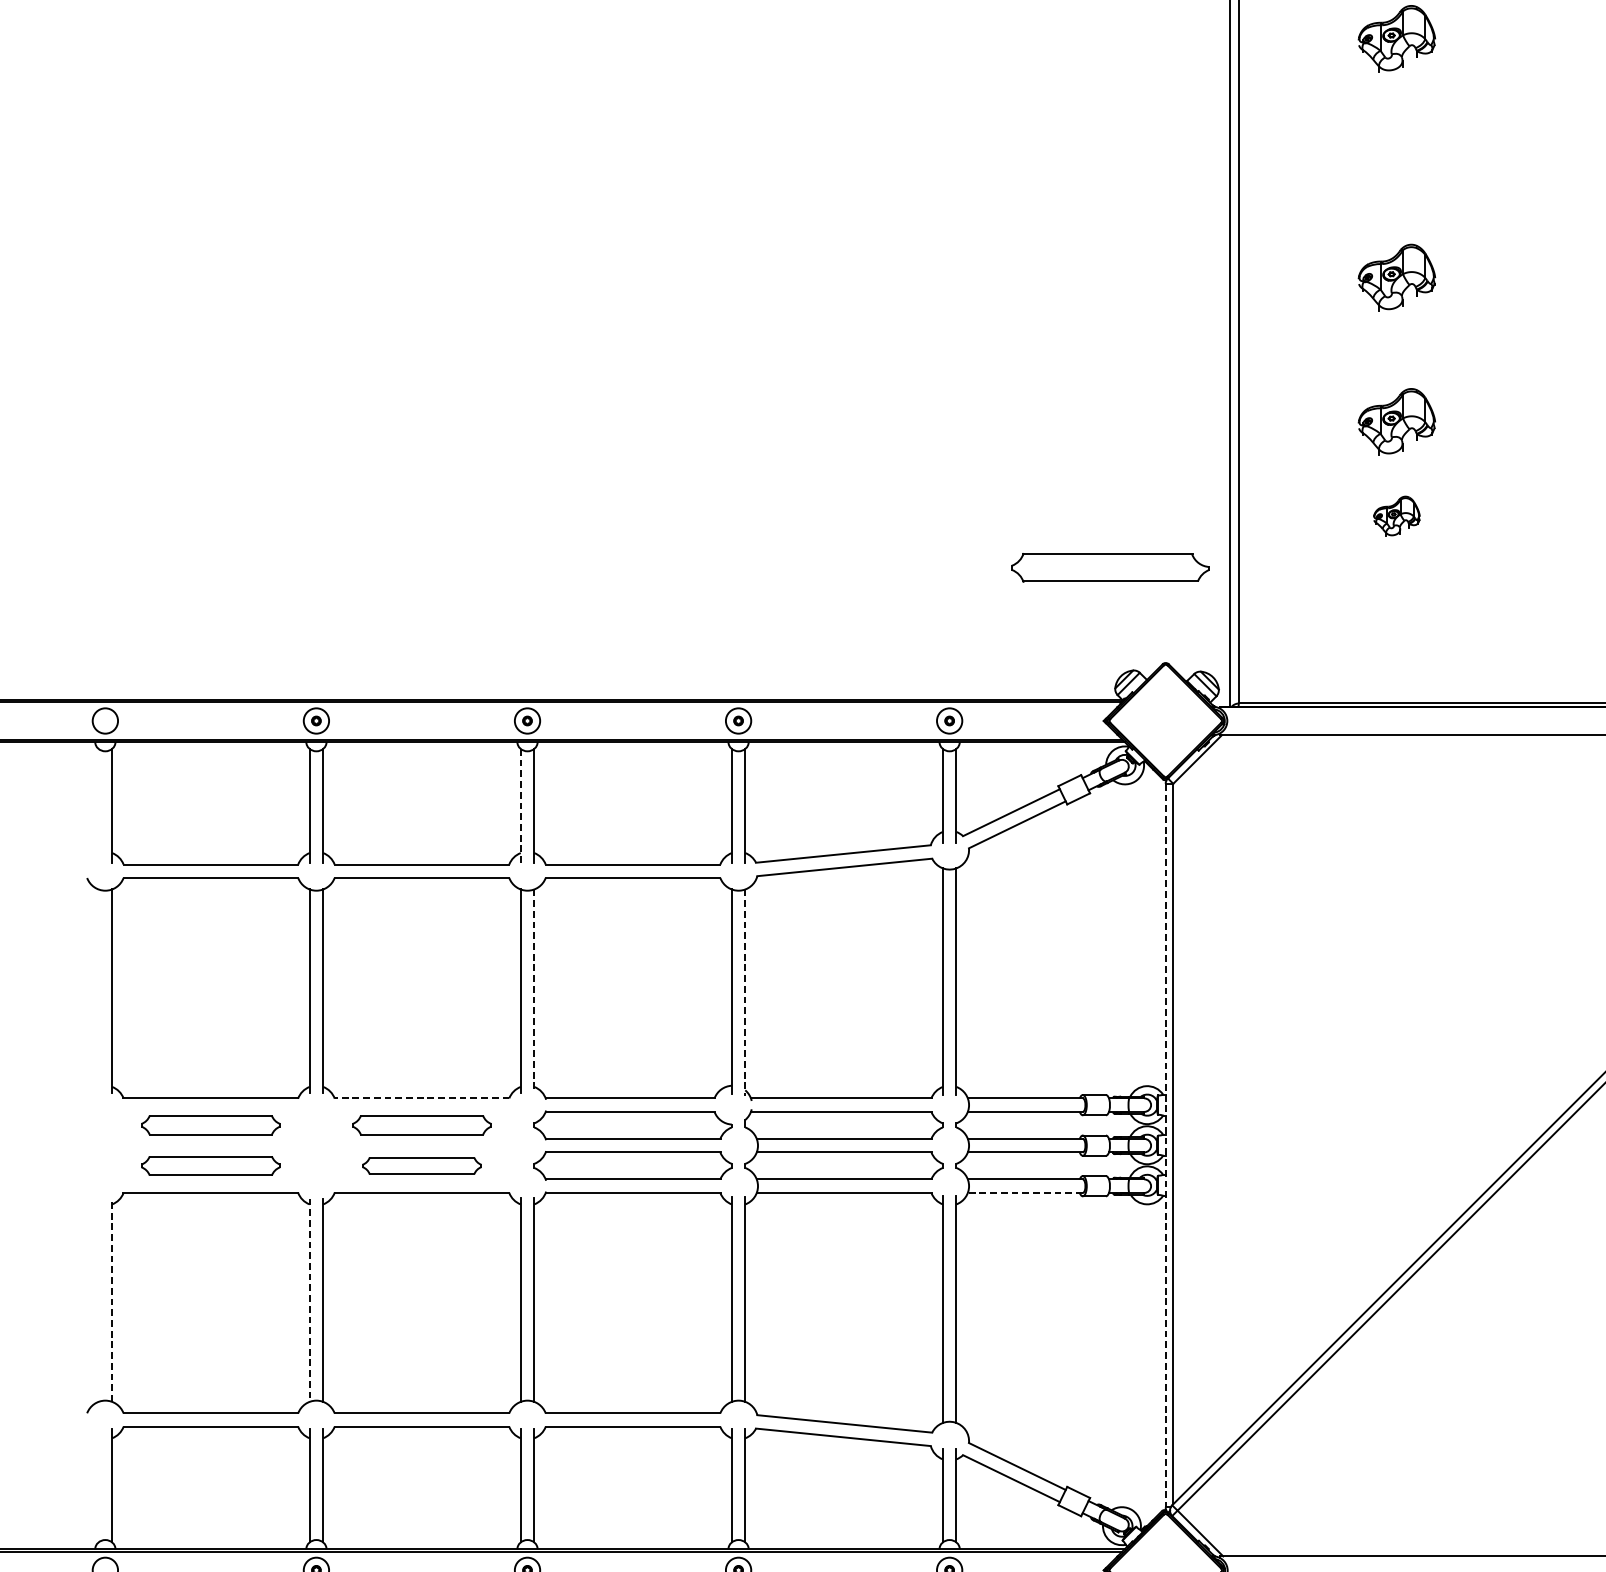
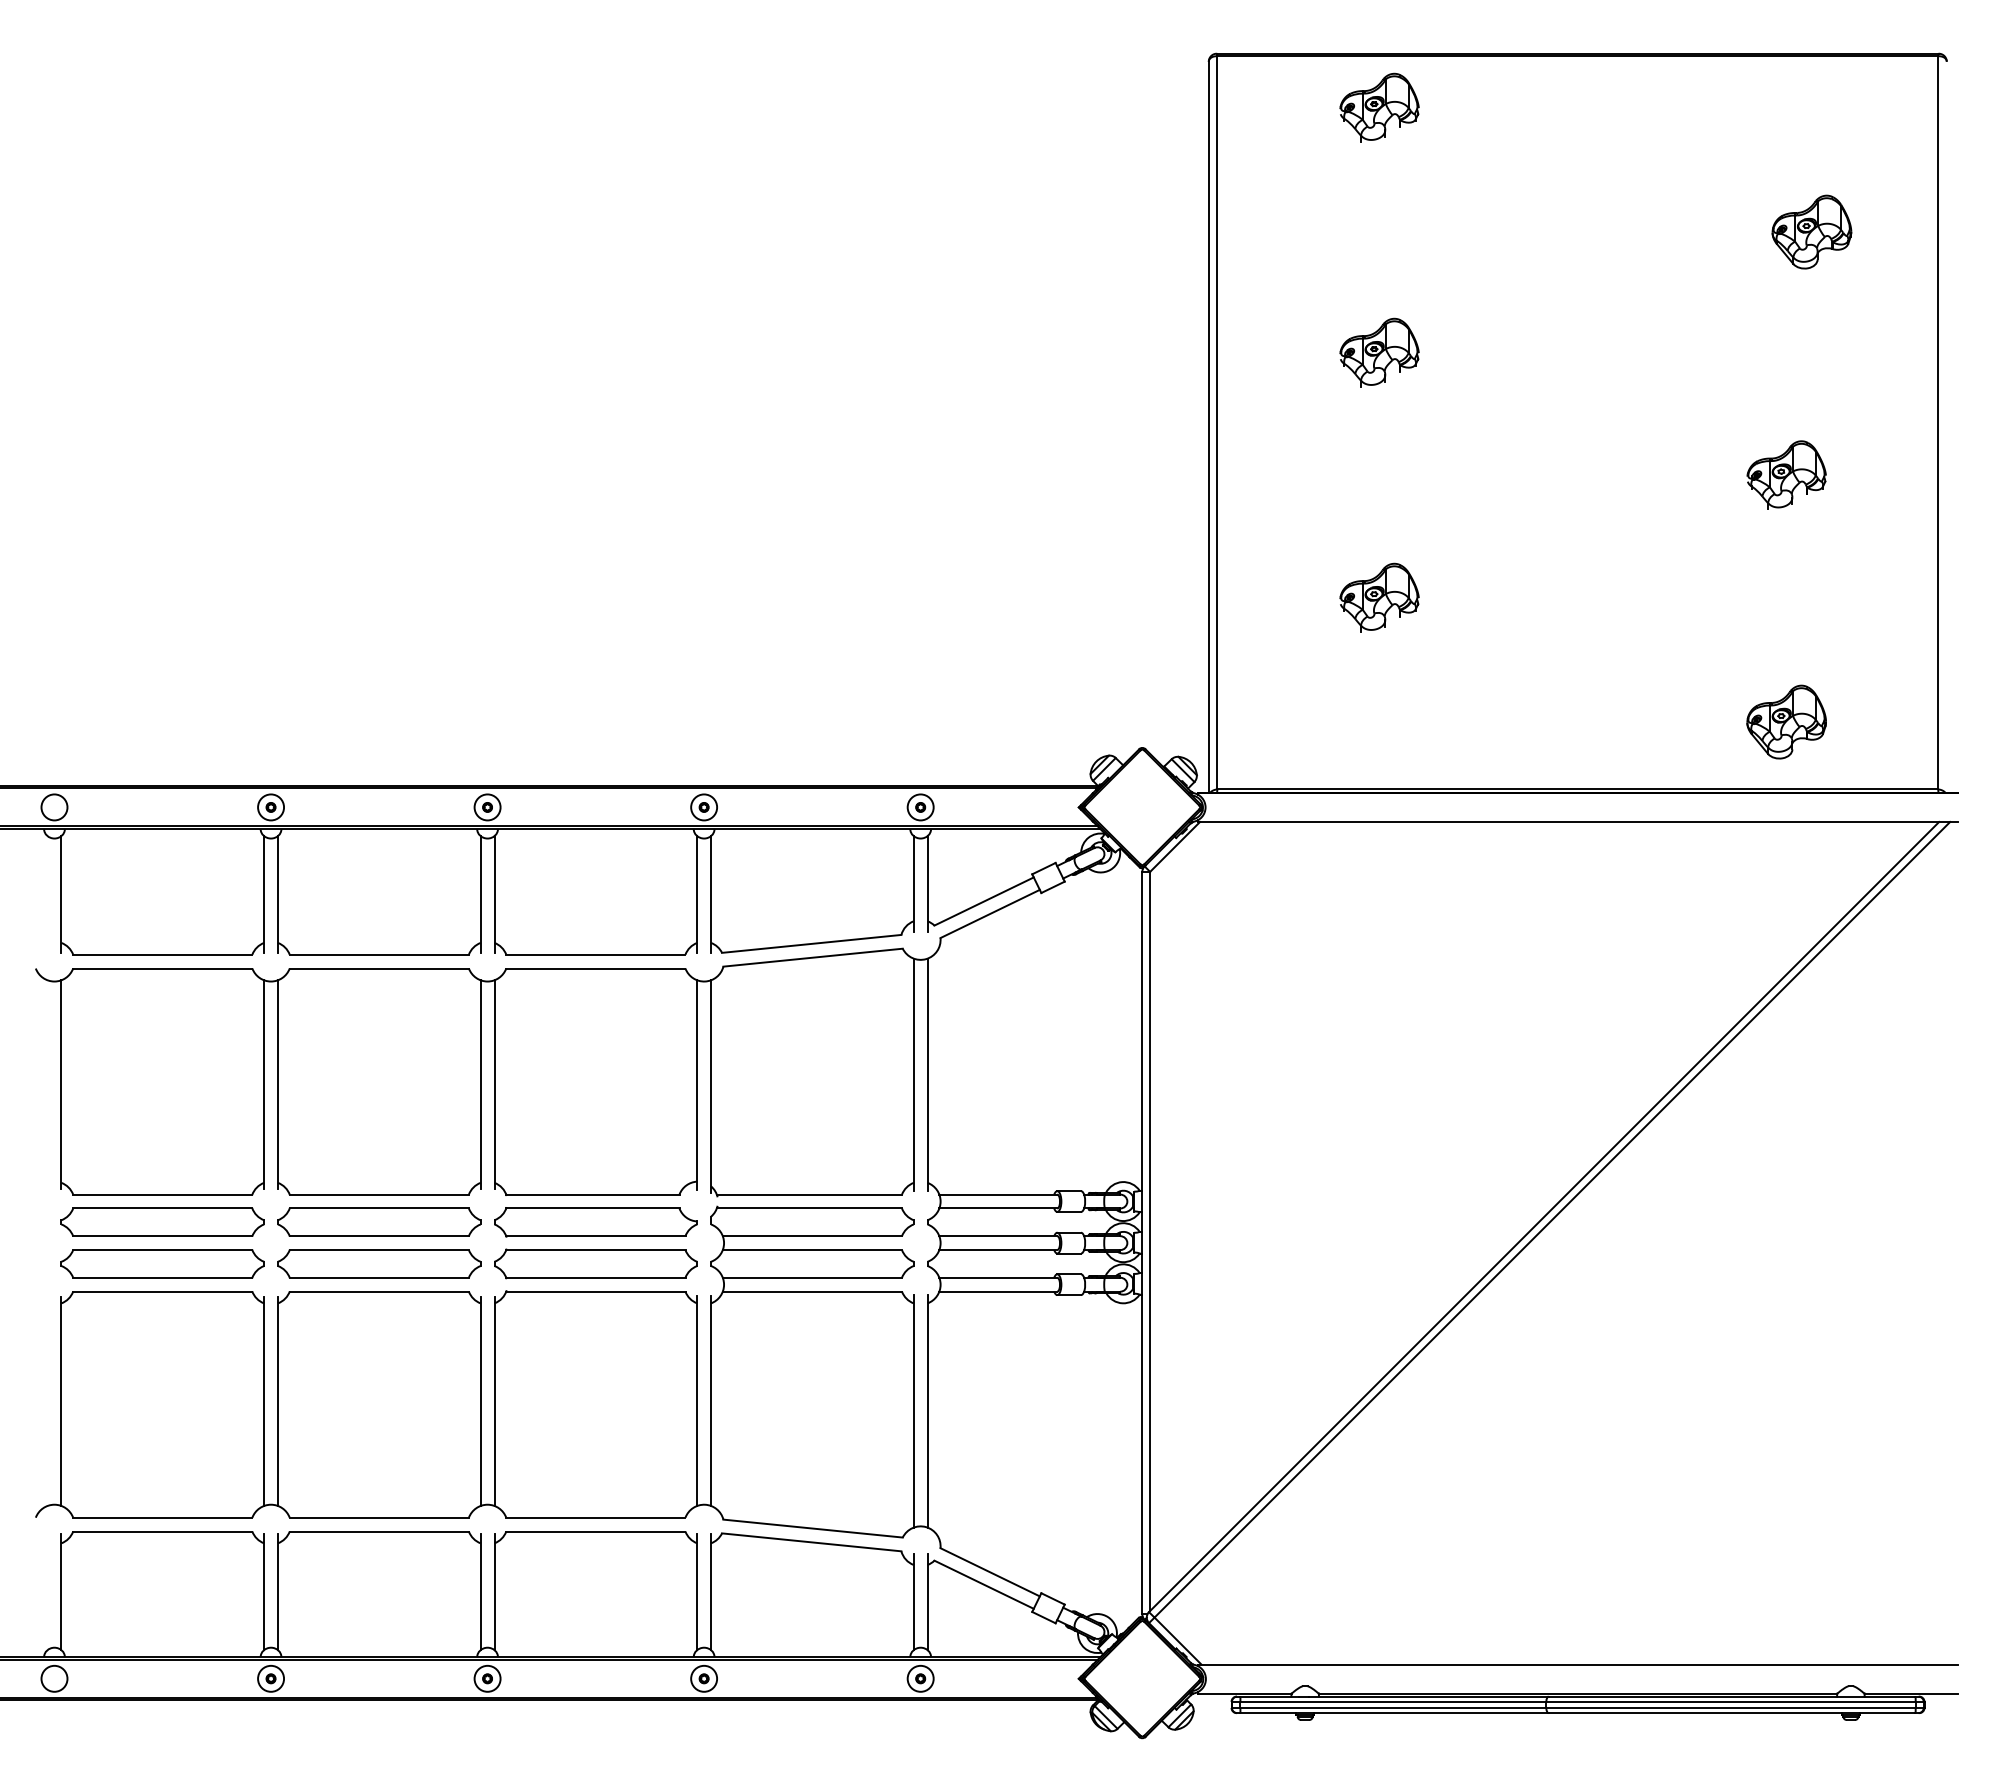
part: (1396, 421) -> (1379, 500), removed
part: (1396, 516) -> (1379, 597), size x1.67
part: (1110, 568) -> (1085, 650), removed
line: (520, 805) -> (480, 894), dashed -> solid
line: (534, 991) -> (494, 1084), dashed -> solid
line: (745, 993) -> (711, 1086), dashed -> solid
line: (422, 1098) -> (379, 1194), dashed -> solid
part: (210, 1124) -> (162, 1221), size x1.43
part: (422, 1124) -> (379, 1221), size x1.43
line: (1165, 1146) -> (1142, 1243), dashed -> solid
part: (210, 1165) -> (162, 1263), size x1.43
part: (422, 1165) -> (379, 1263), size x1.67
line: (1025, 1192) -> (998, 1291), dashed -> solid
line: (112, 1300) -> (61, 1401), dashed -> solid
line: (310, 1301) -> (264, 1402), dashed -> solid

